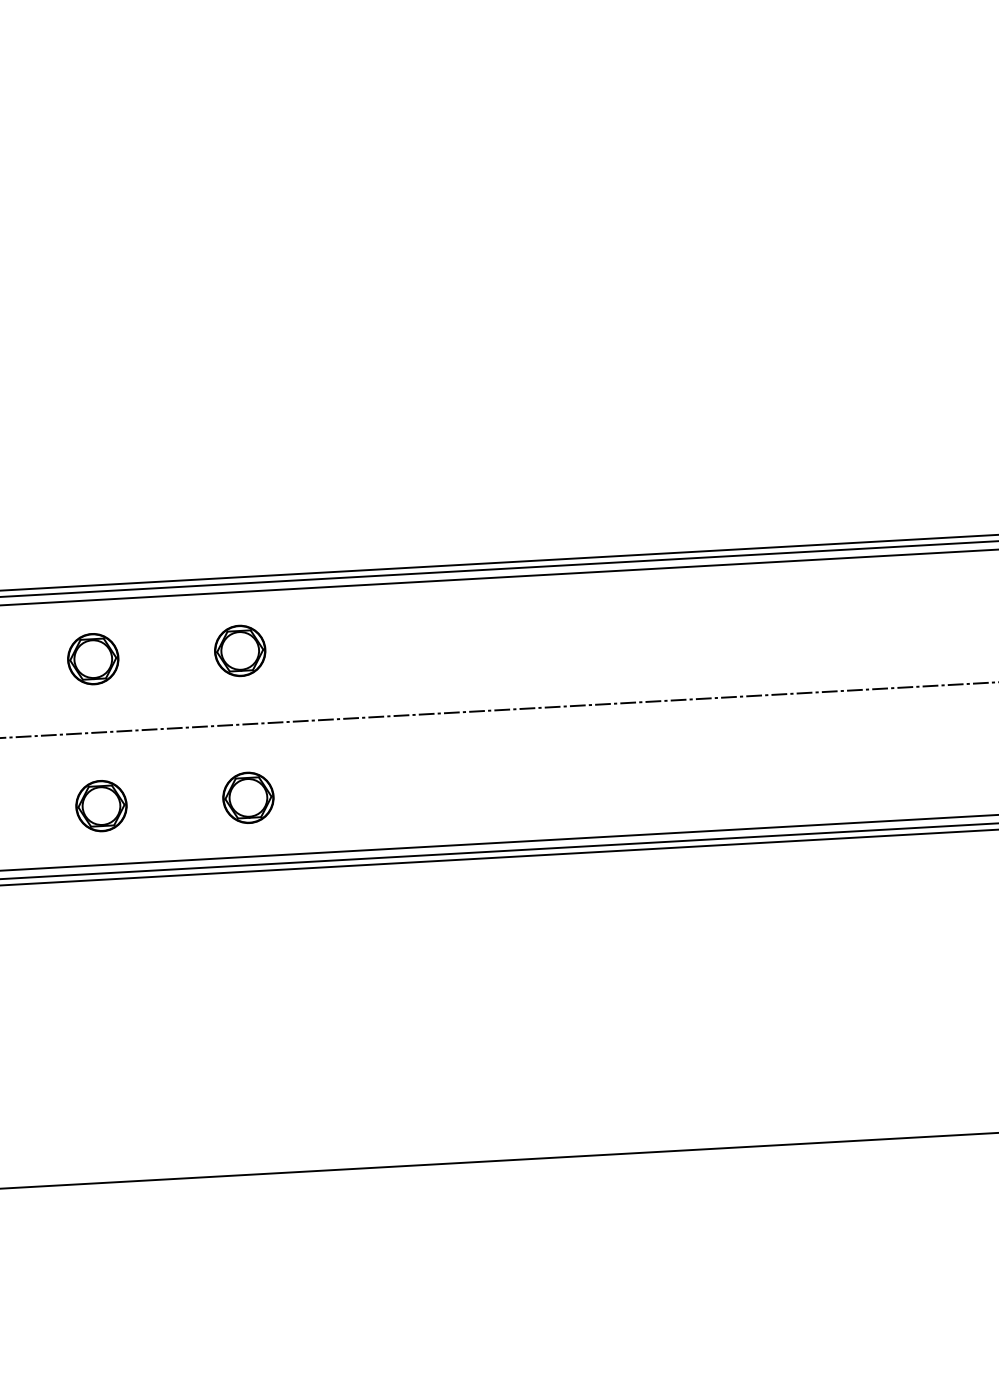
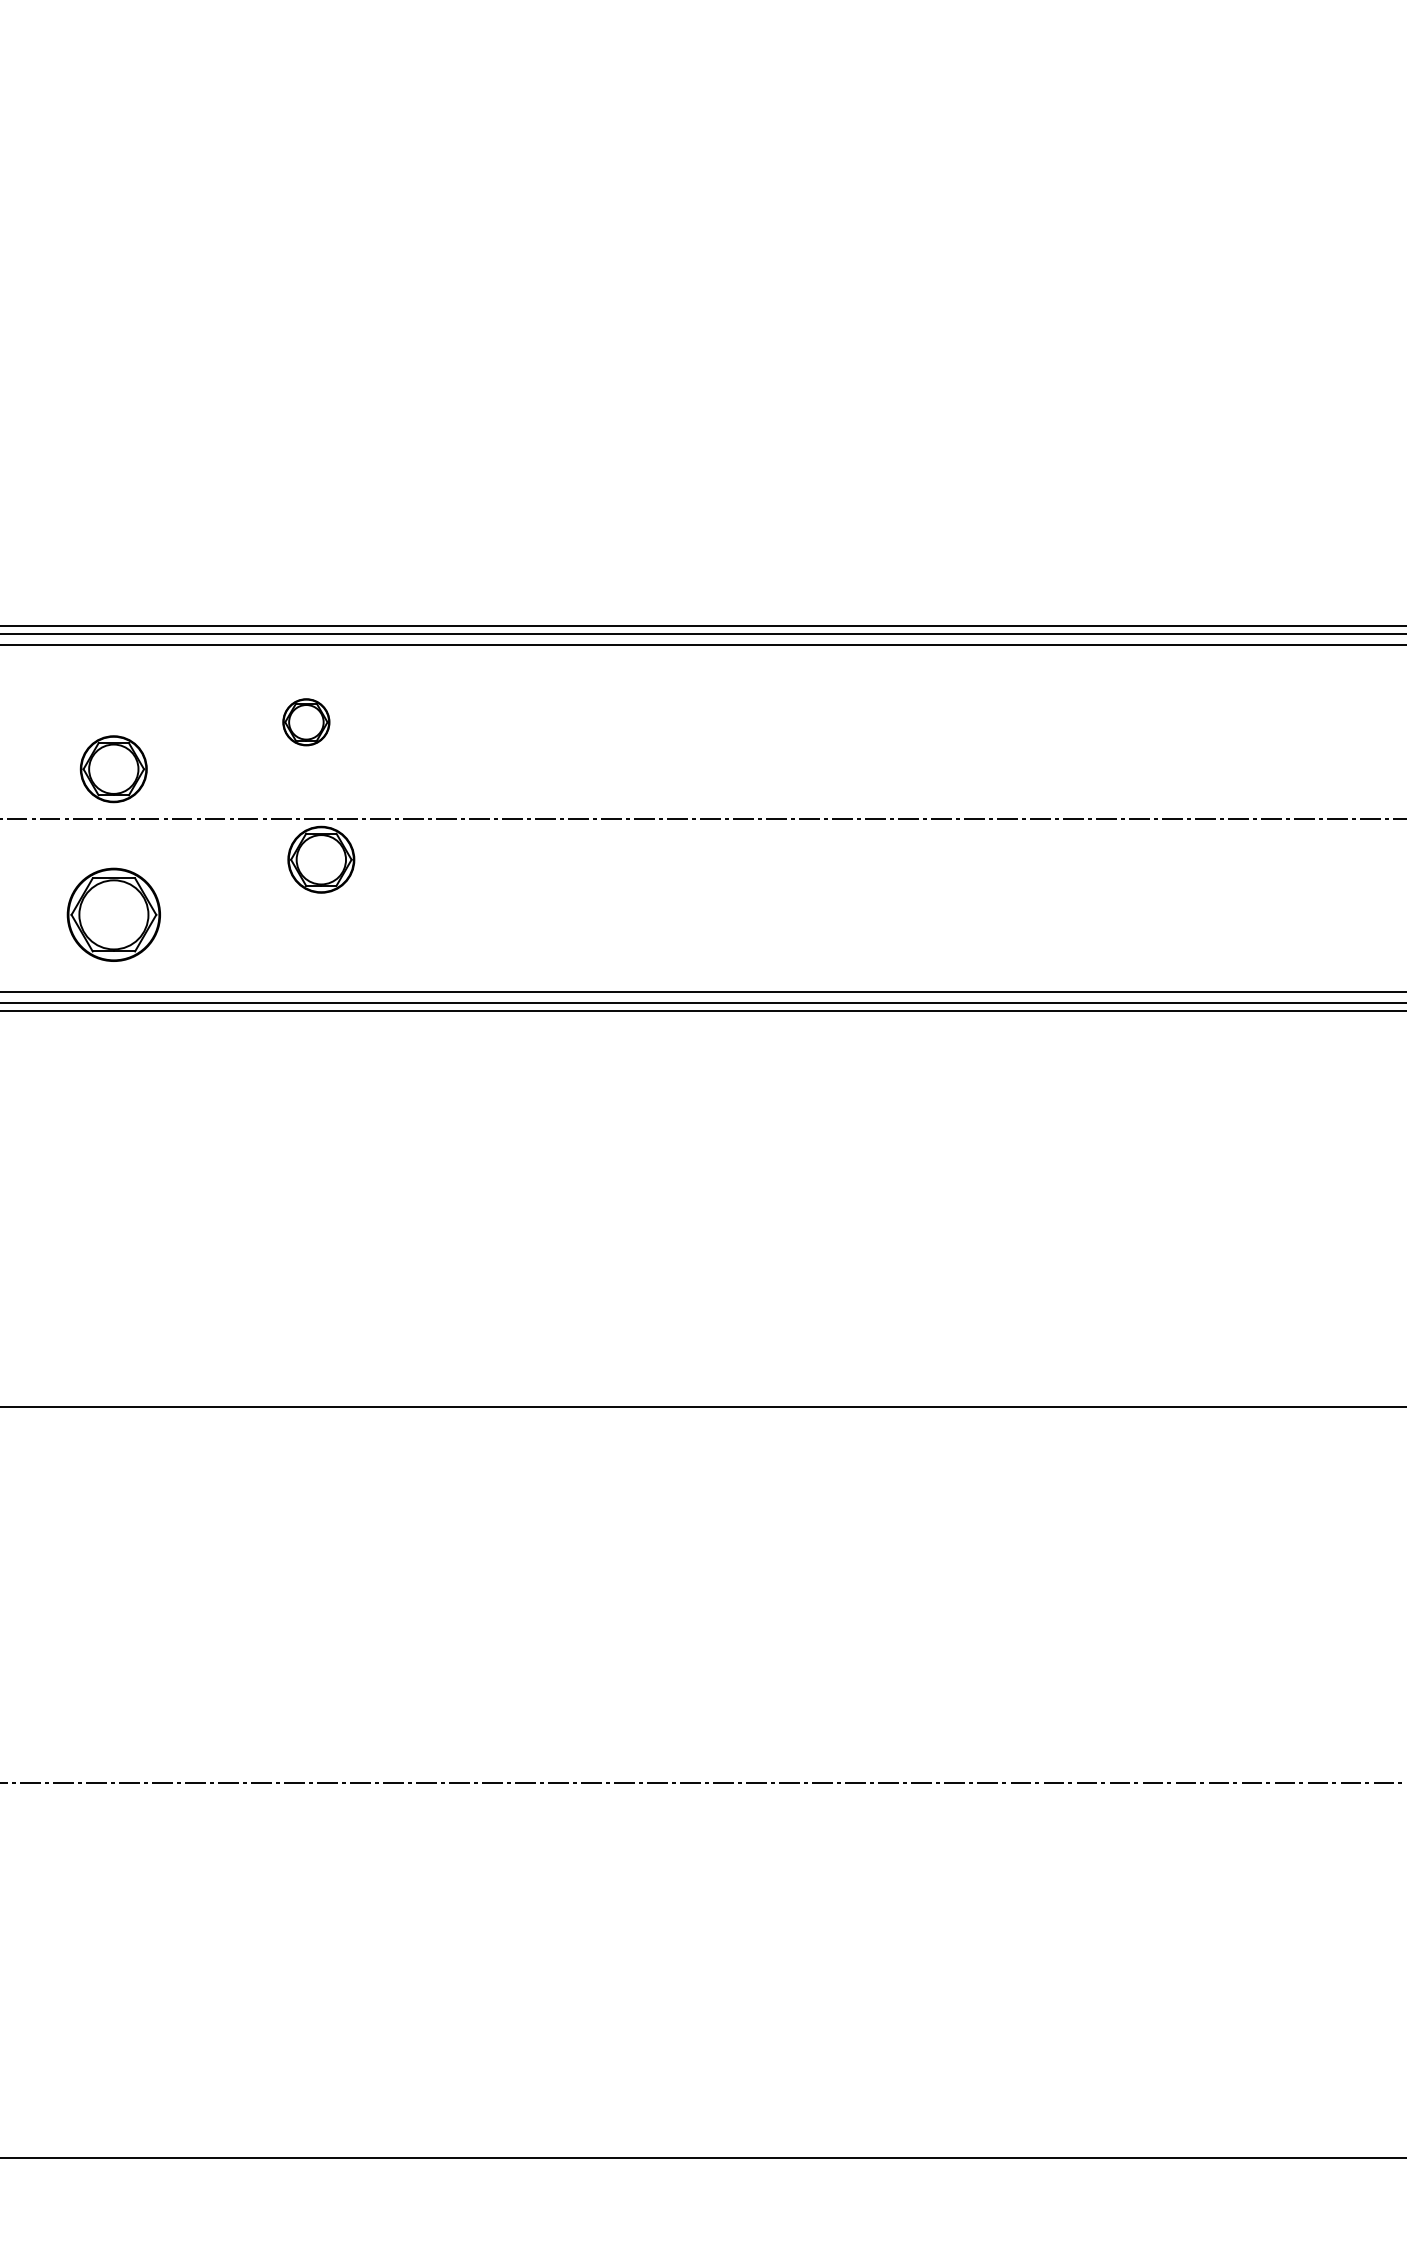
part: (240, 651) -> (306, 722), size x0.7
part: (93, 659) -> (113, 769), moved
part: (248, 797) -> (321, 859), moved
part: (101, 805) -> (113, 914), size x1.4

